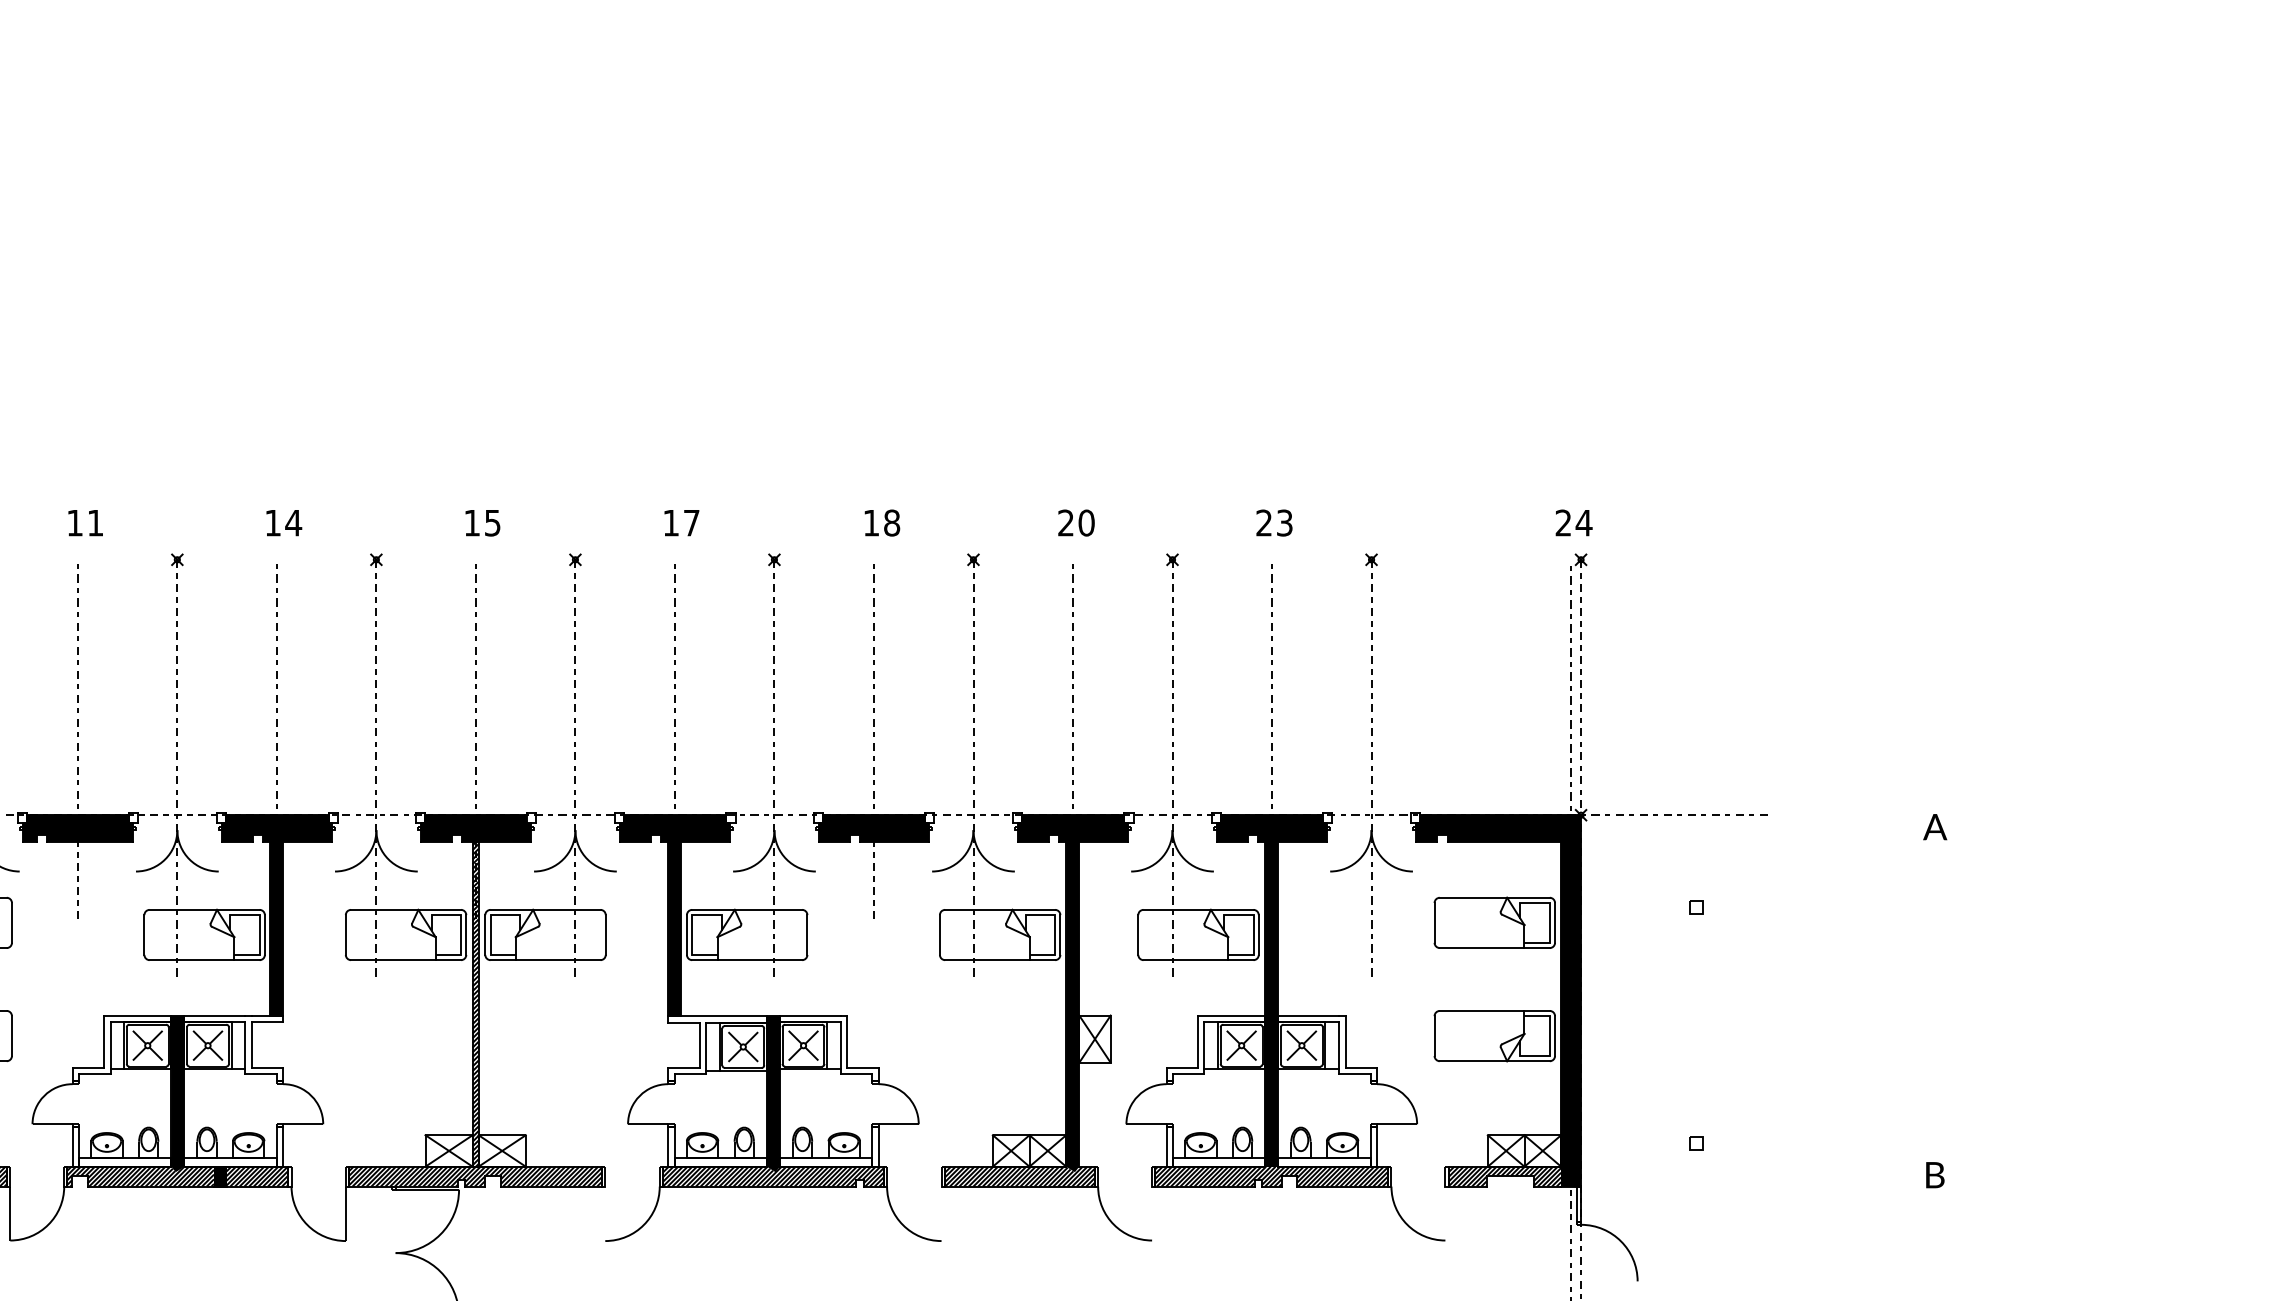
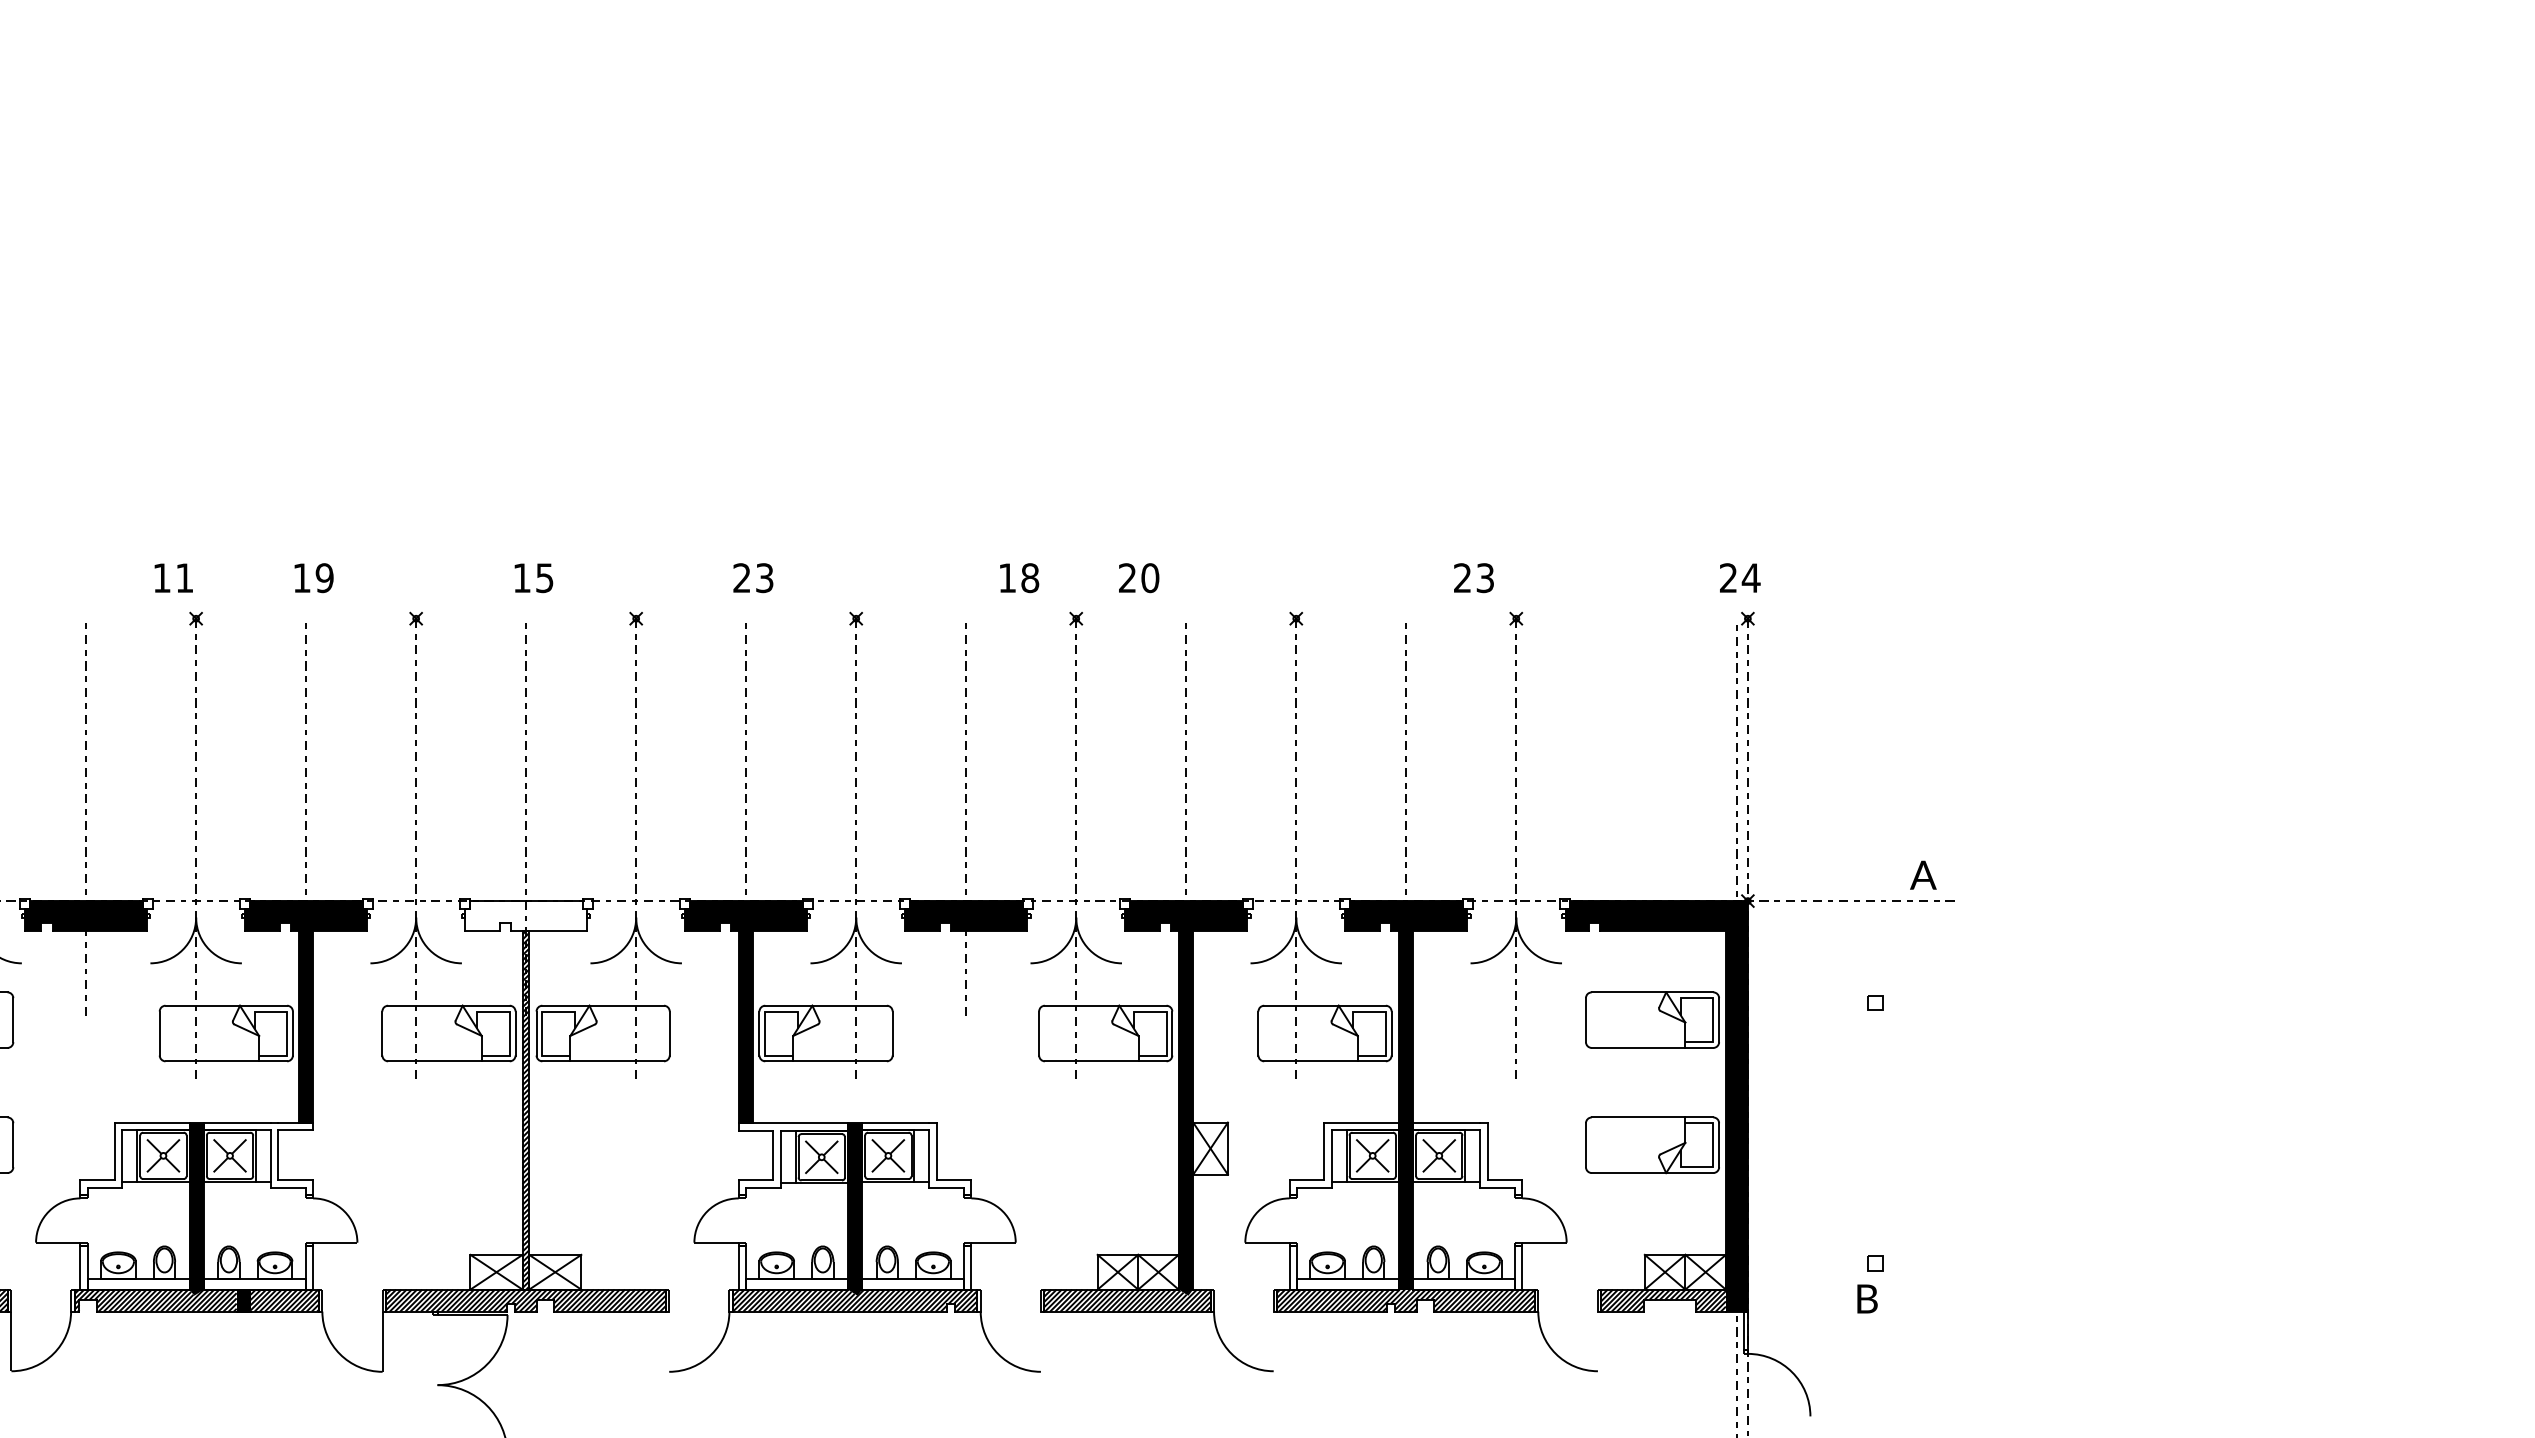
text: (85, 522) -> (173, 577), moved
text: (293, 523) -> (324, 578), 14 -> 19
text: (681, 523) -> (753, 578), 17 -> 23
text: (882, 523) -> (1019, 578), moved
text: (1076, 523) -> (1139, 578), moved
text: (1274, 523) -> (1473, 578), moved
text: (1935, 826) -> (1923, 874), moved
fill: (475, 828) -> (525, 915), removed
text: (1935, 1174) -> (1867, 1298), moved

